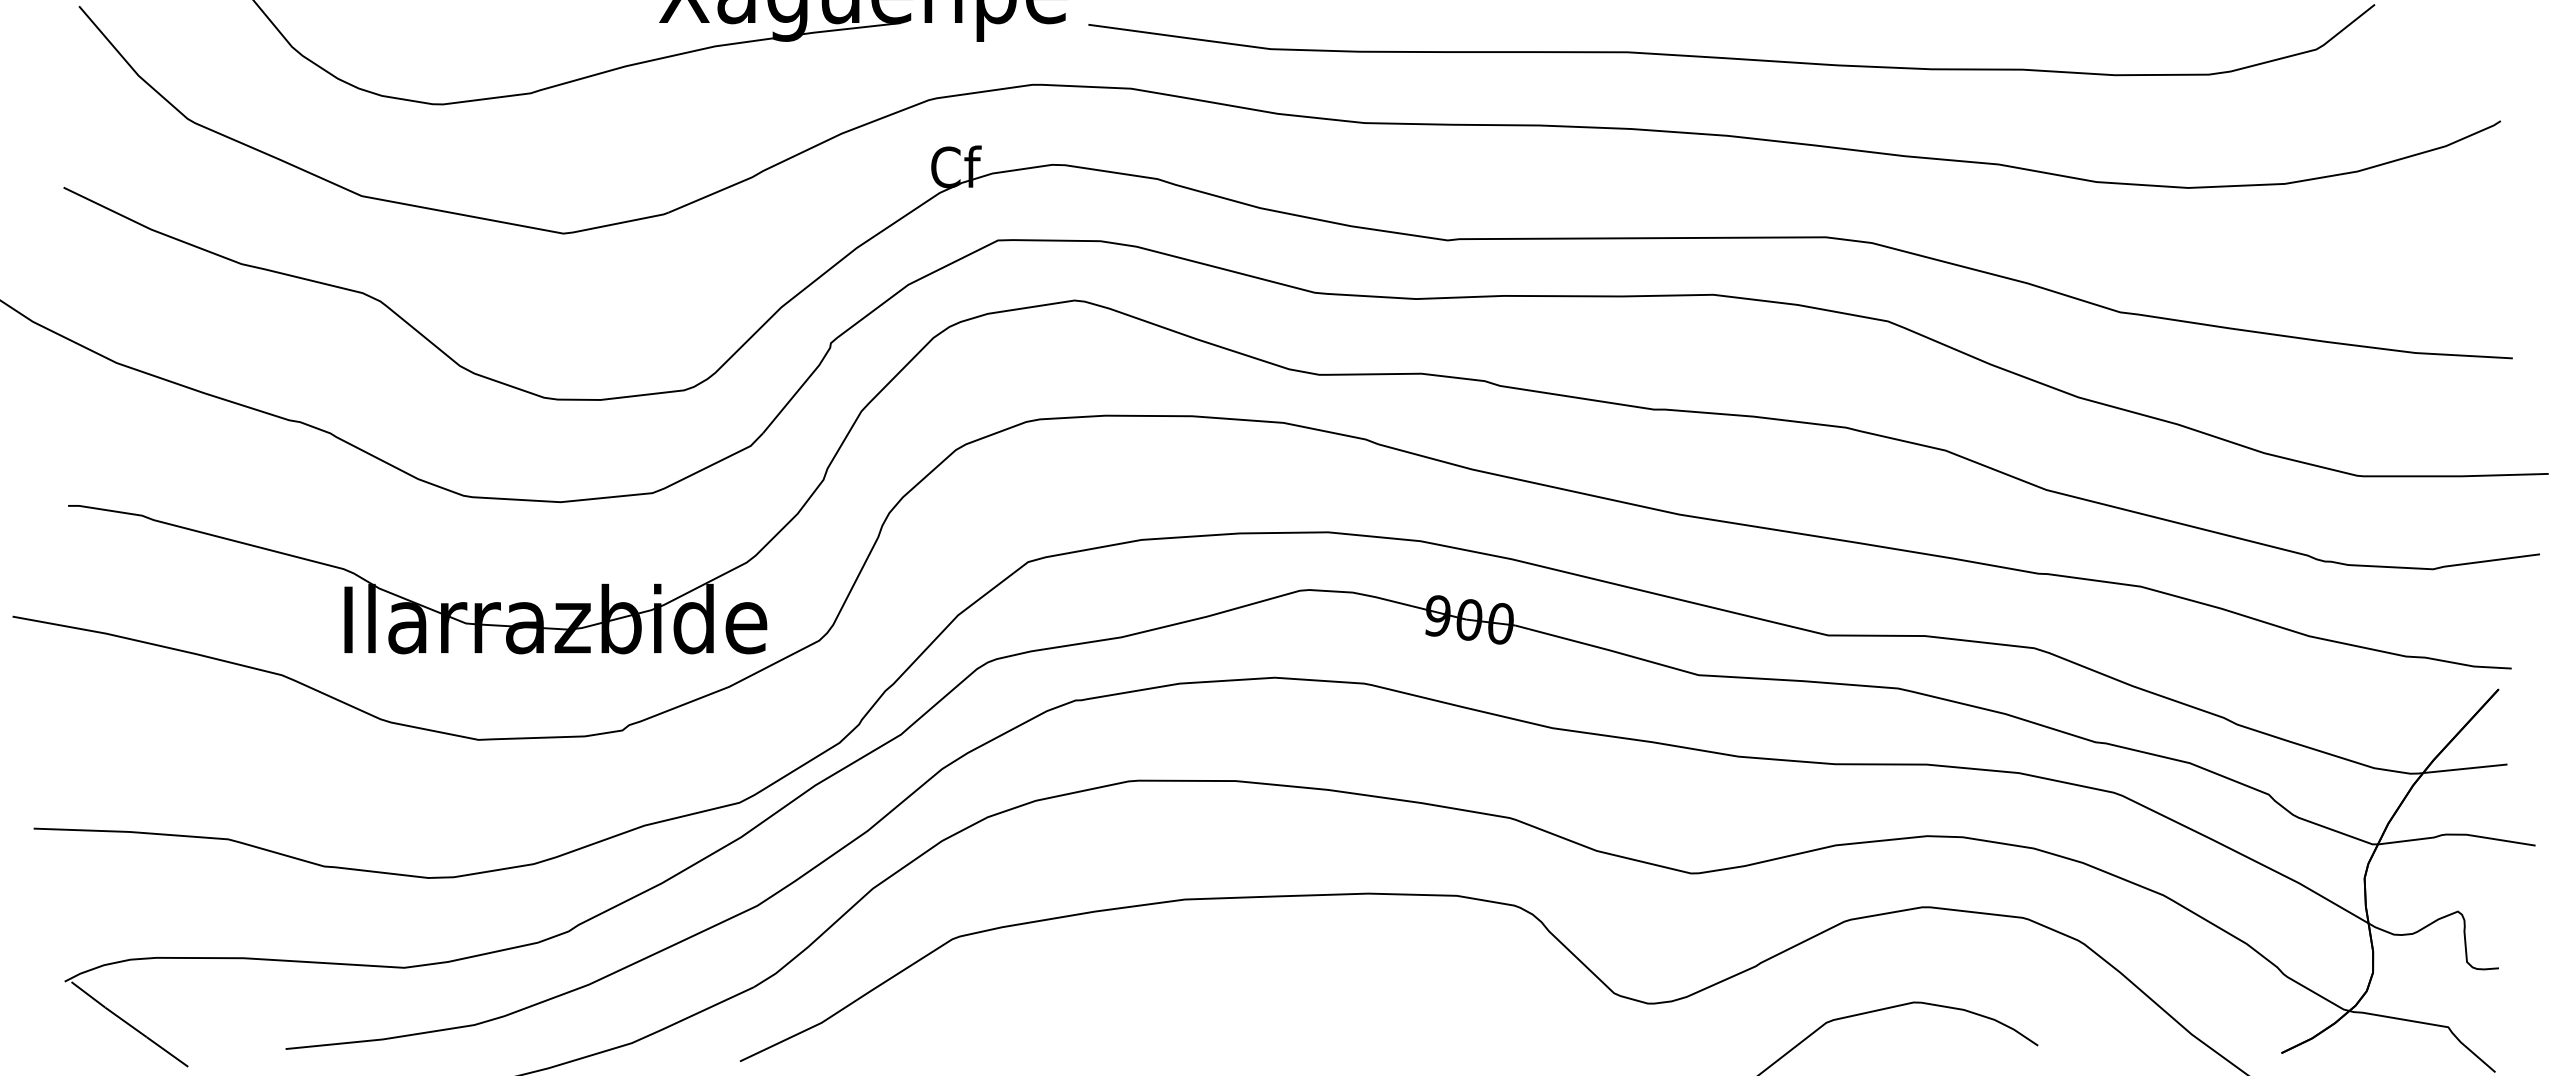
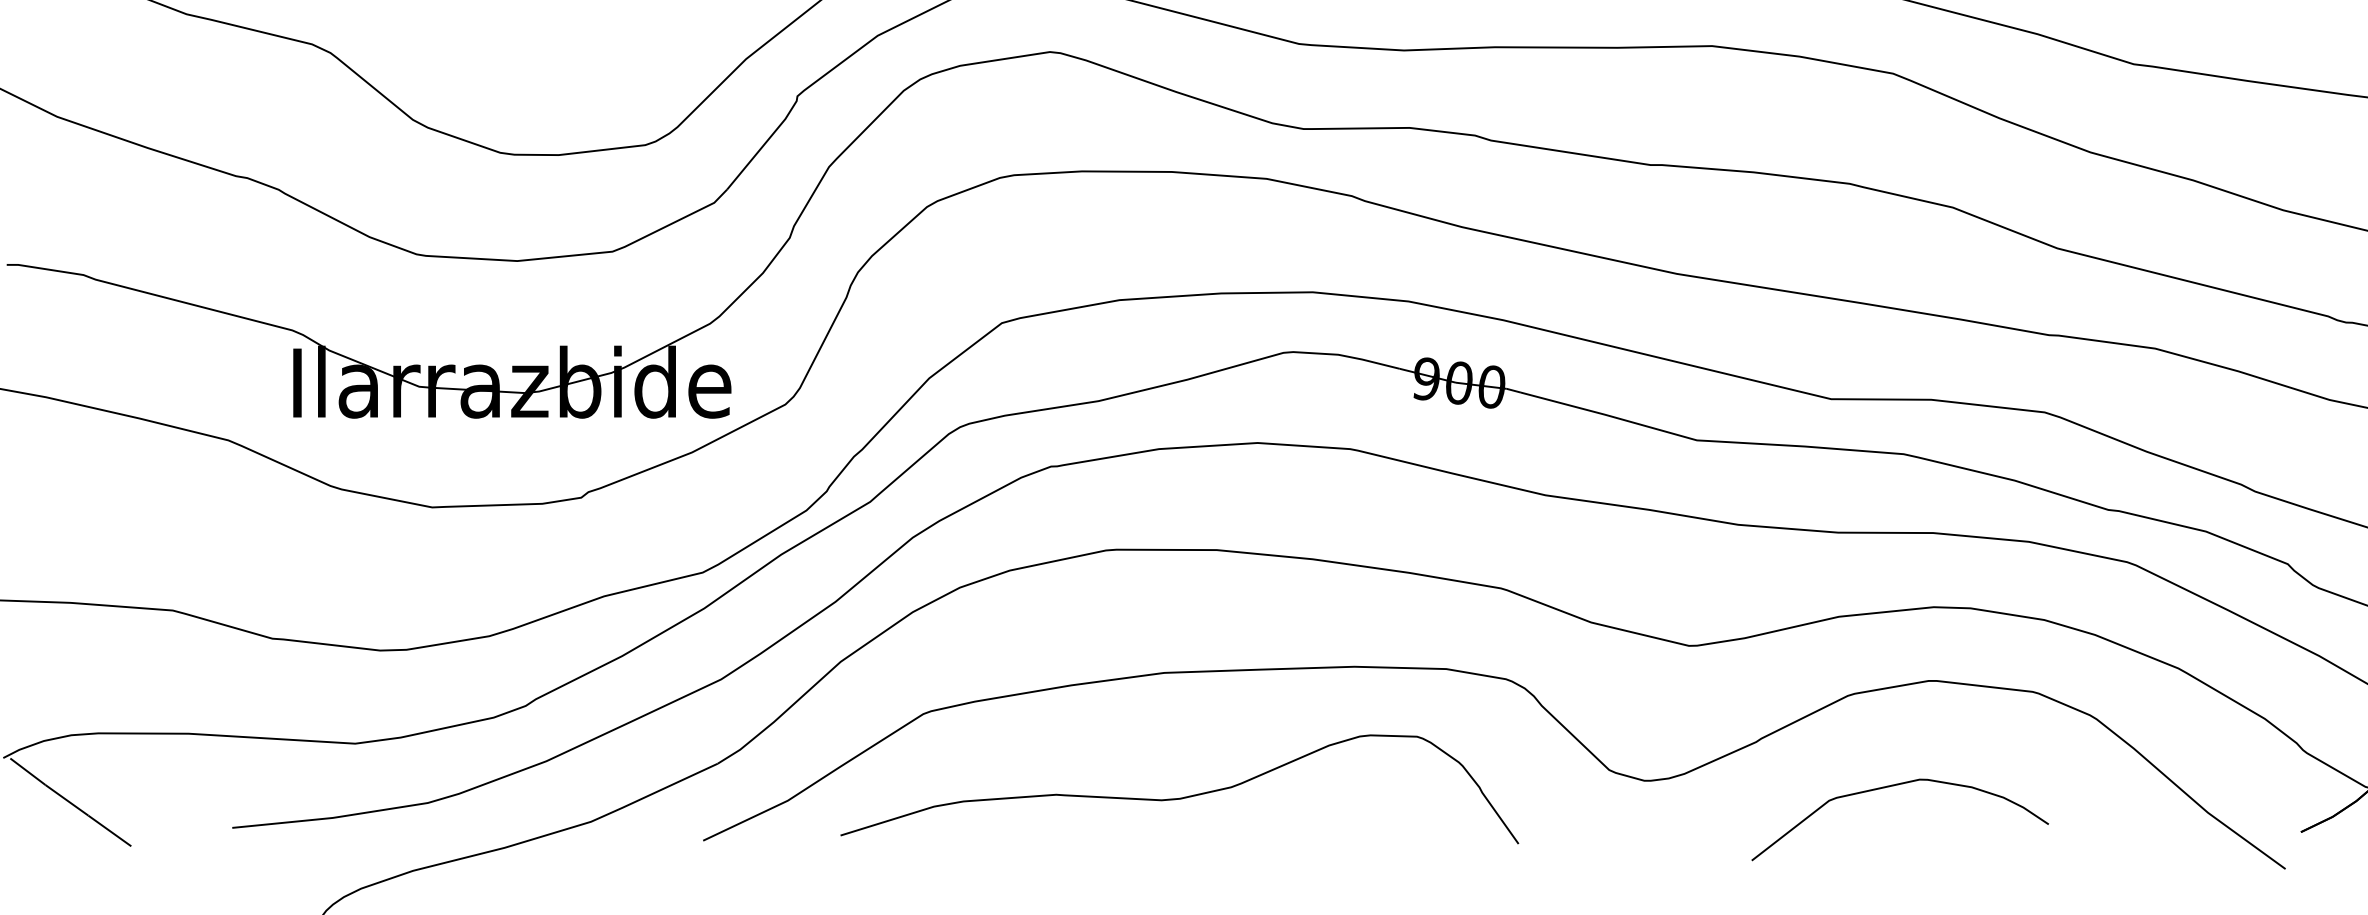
curve: (1201, 1019) -> (1181, 797), added

